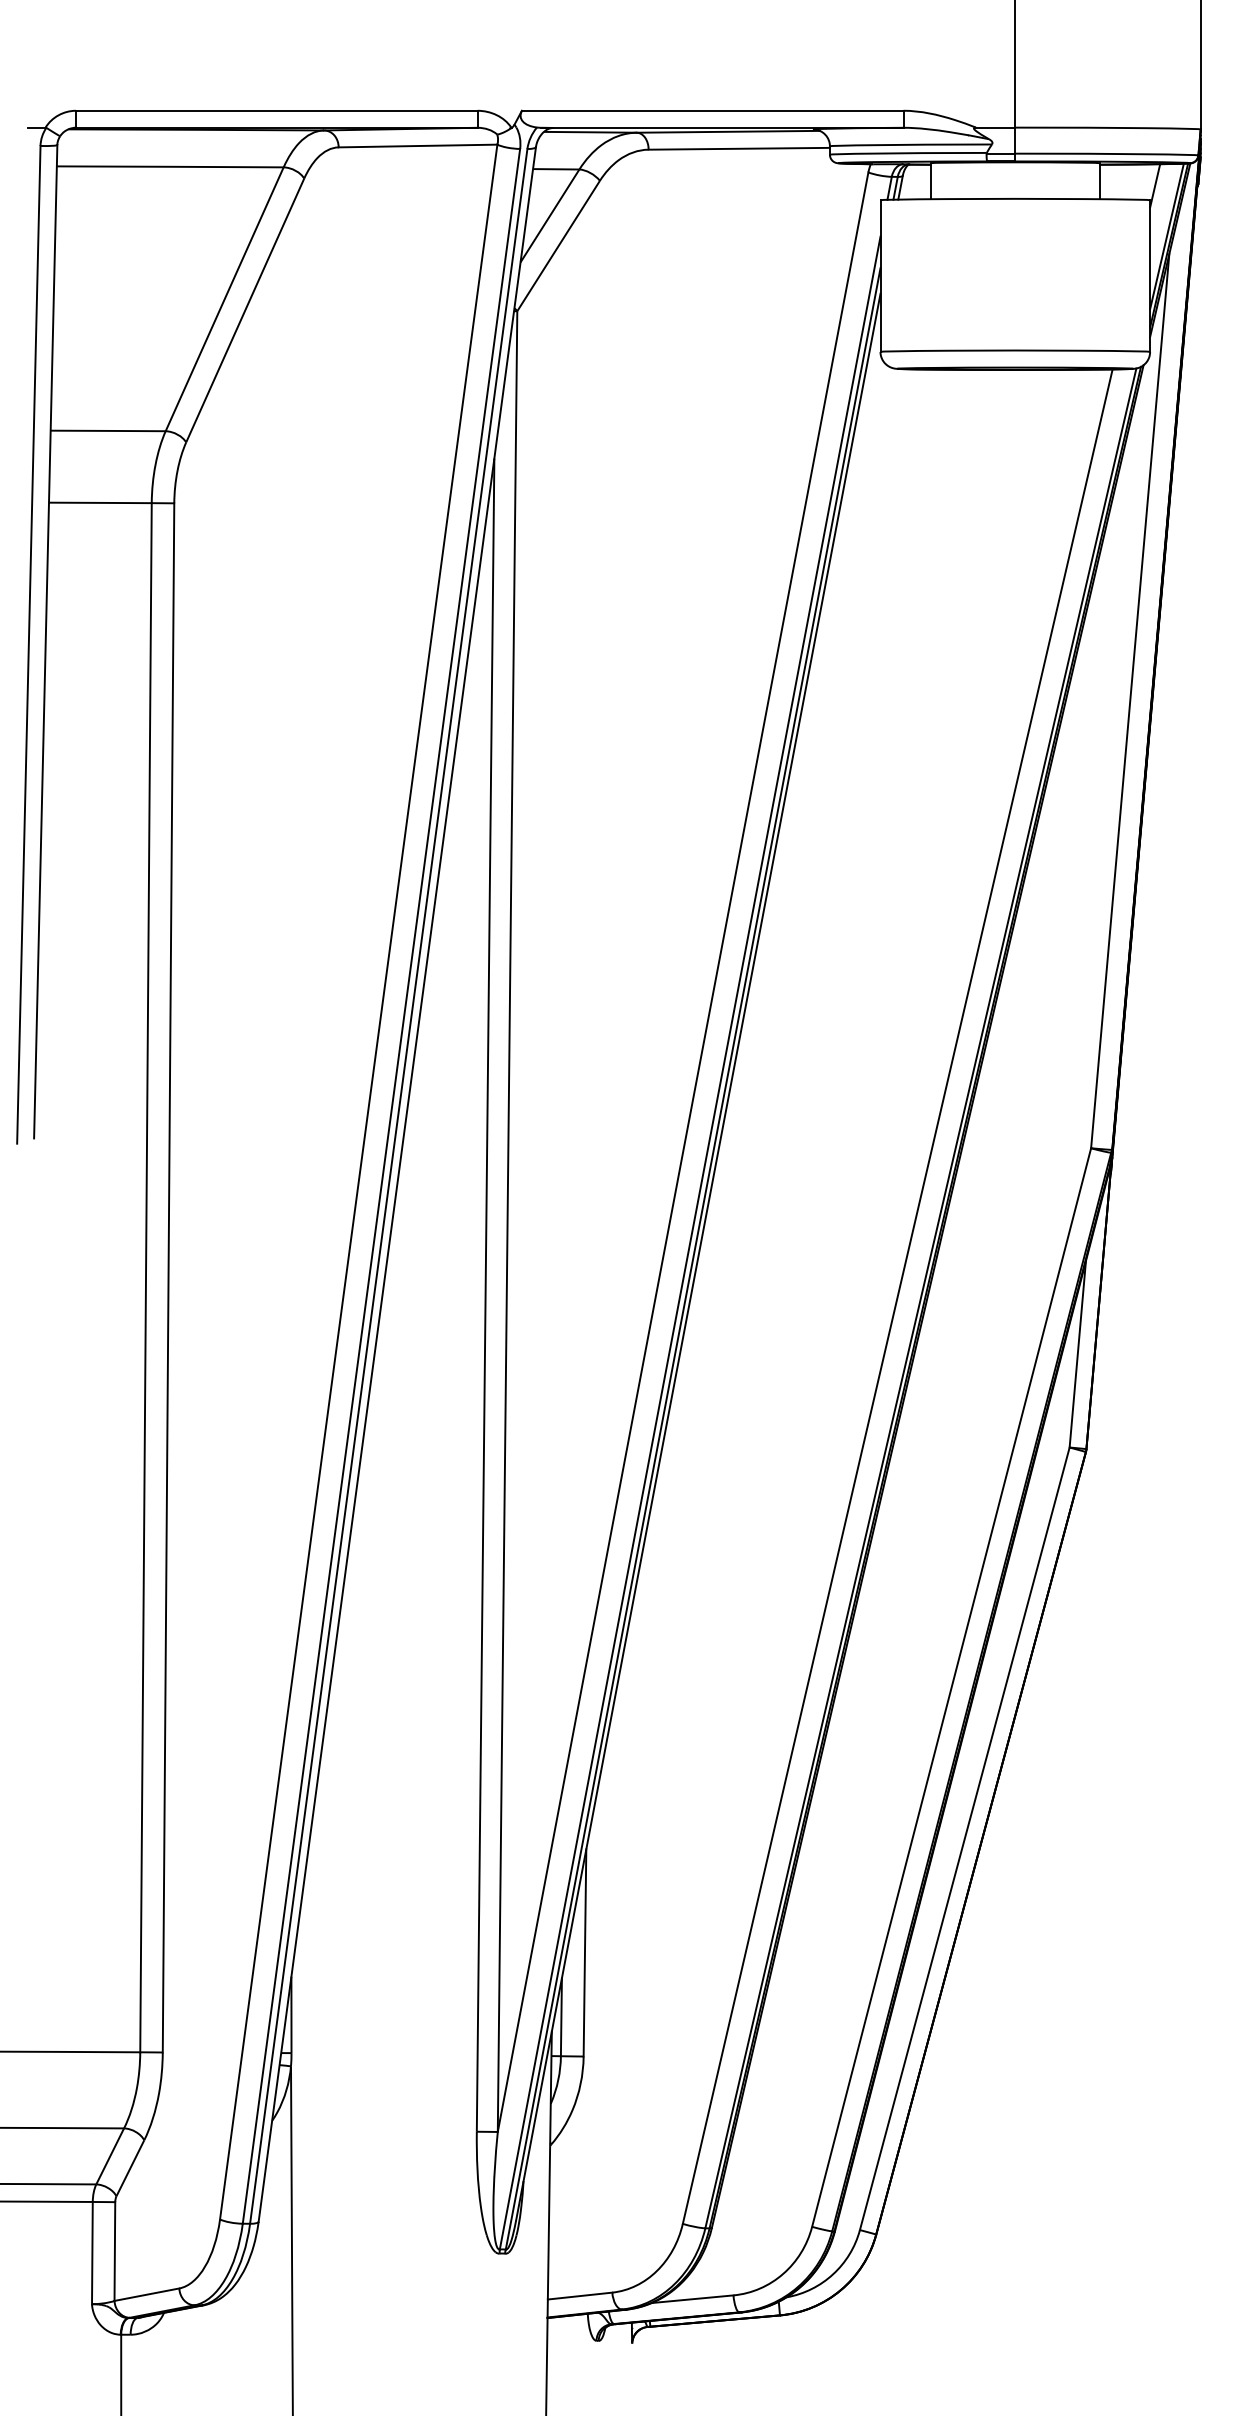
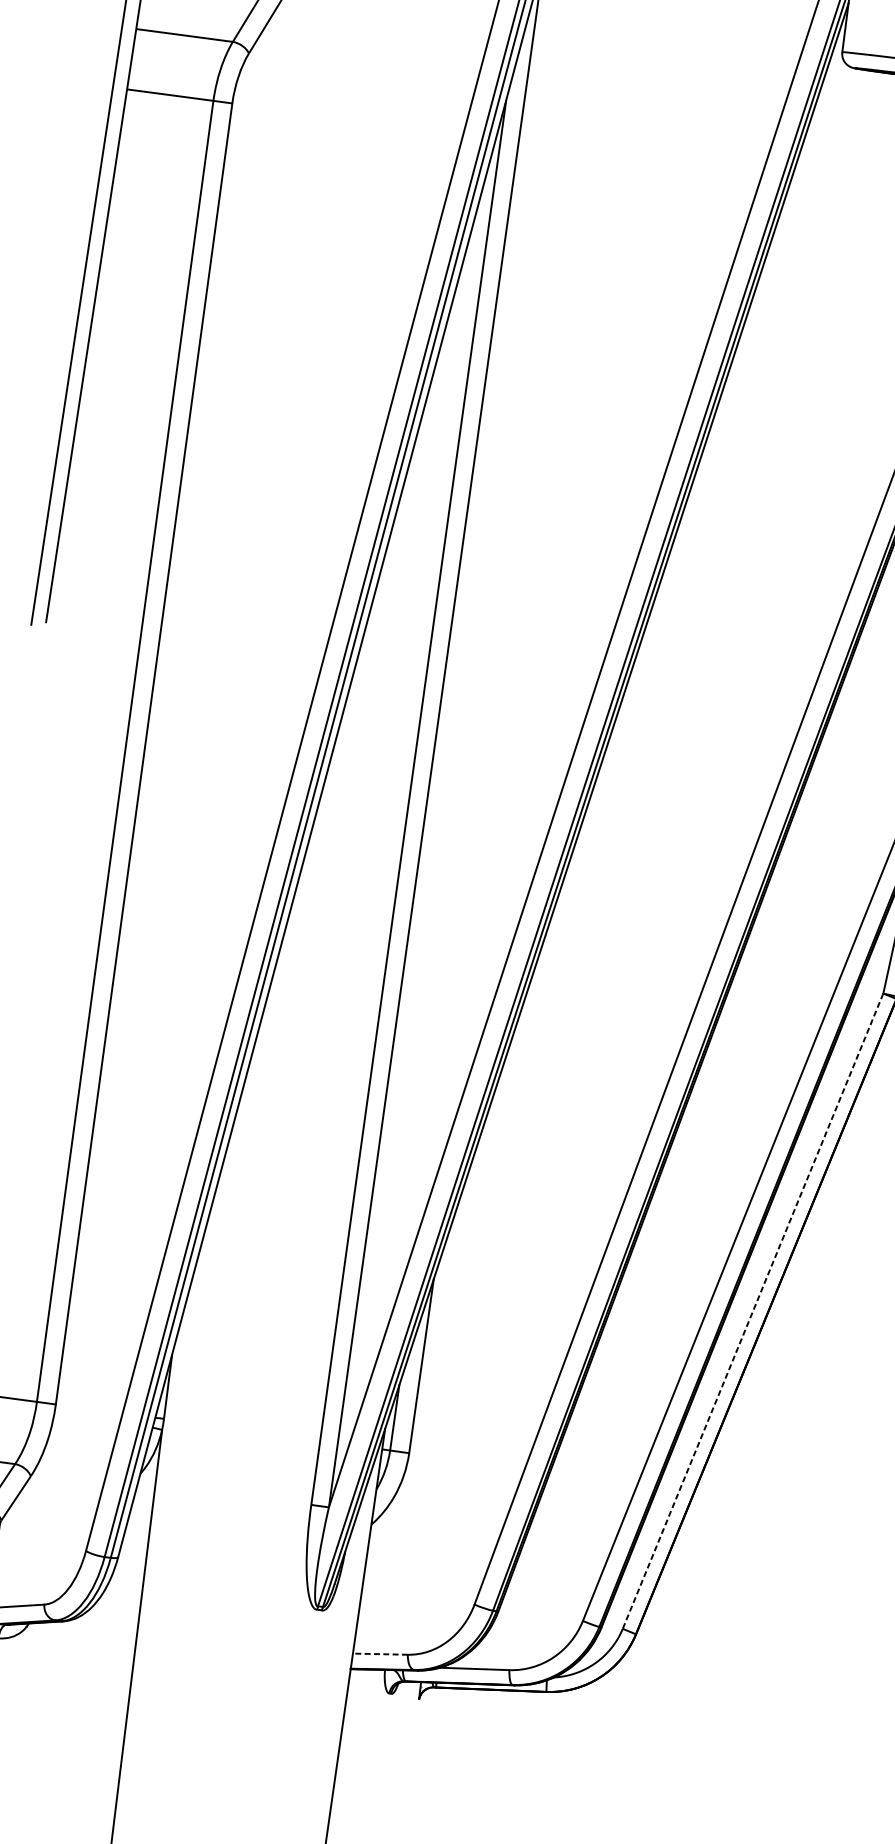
line: (964, 1839) -> (752, 1311), solid -> dashed
line: (579, 2296) -> (379, 1654), solid -> dashed

